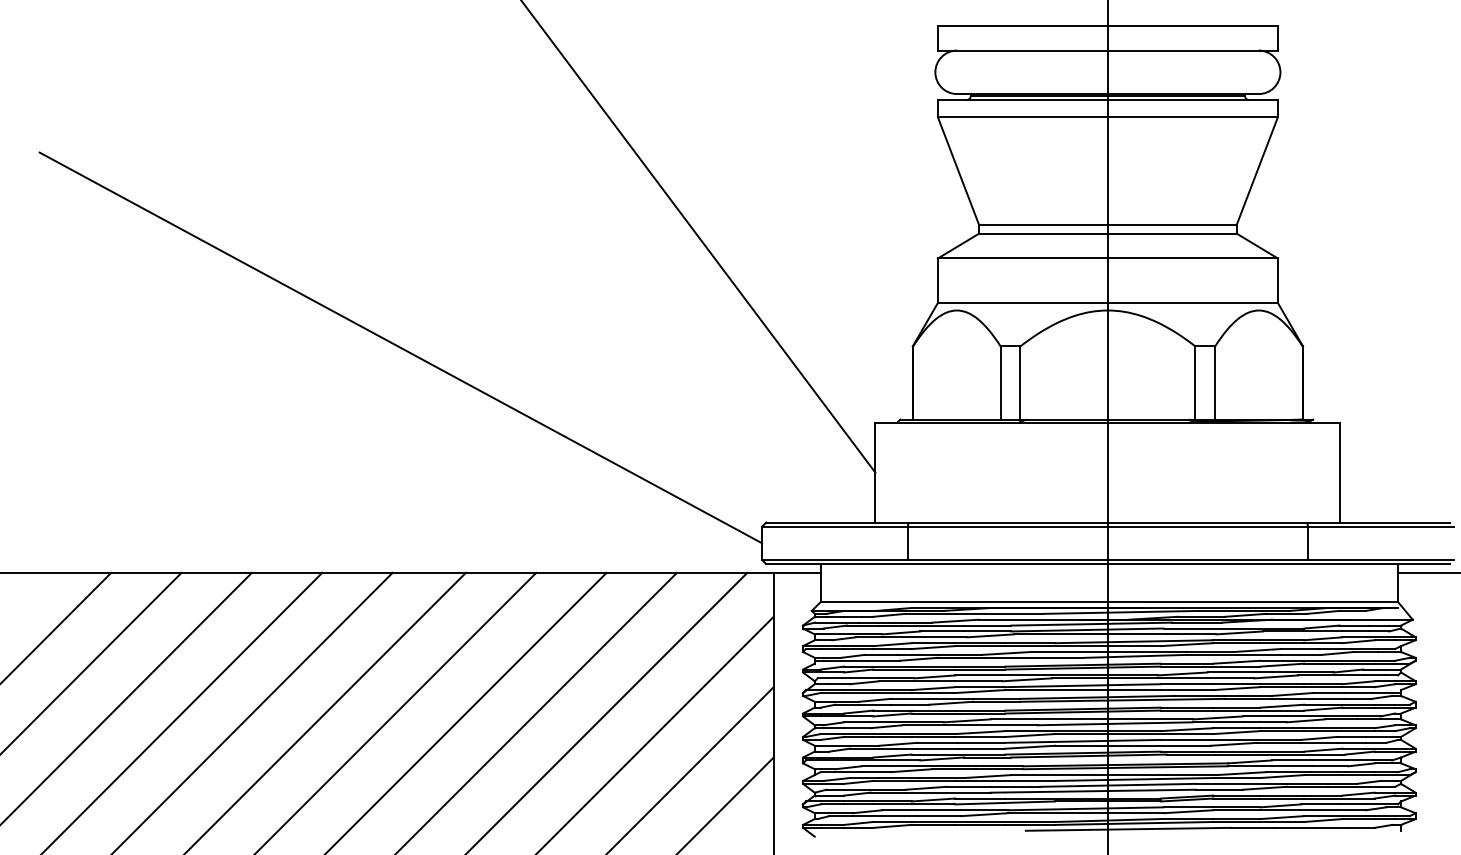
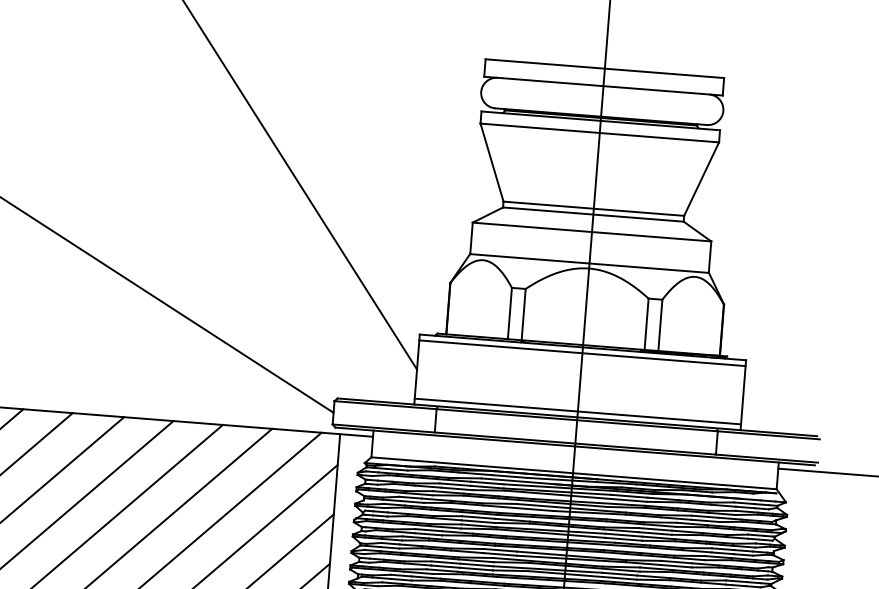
line: (1107, 431) -> (582, 353), added
line: (1107, 514) -> (577, 411), added

